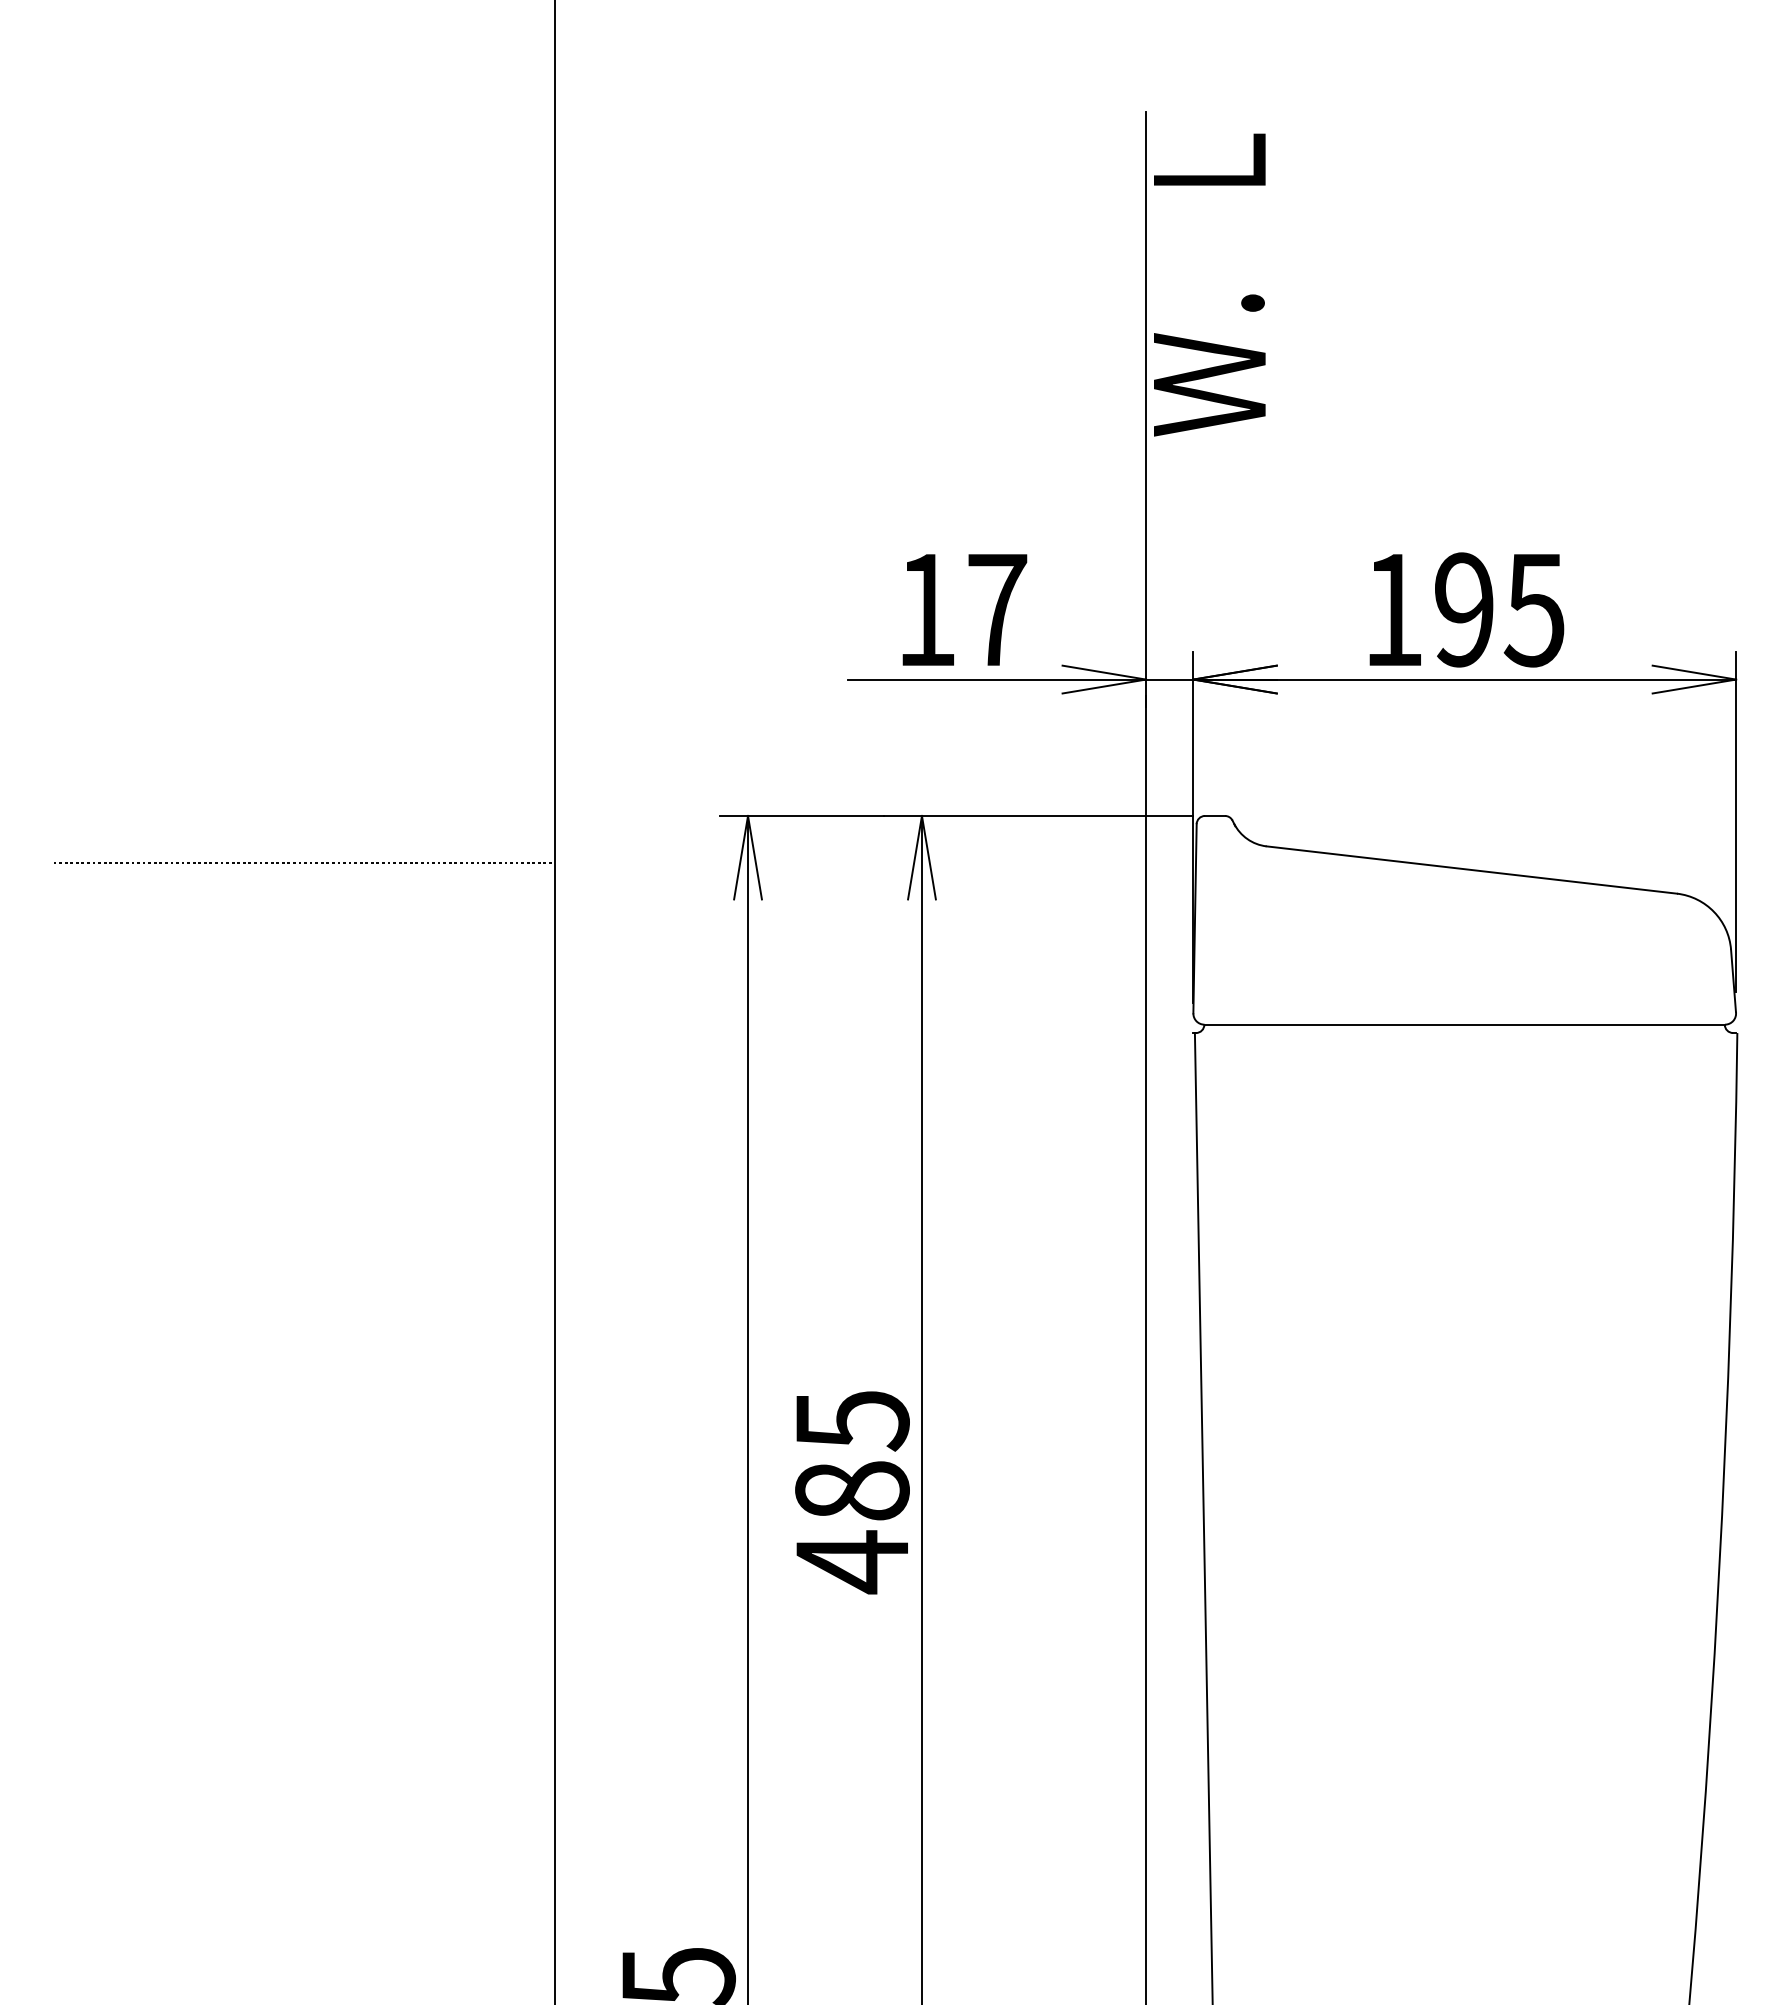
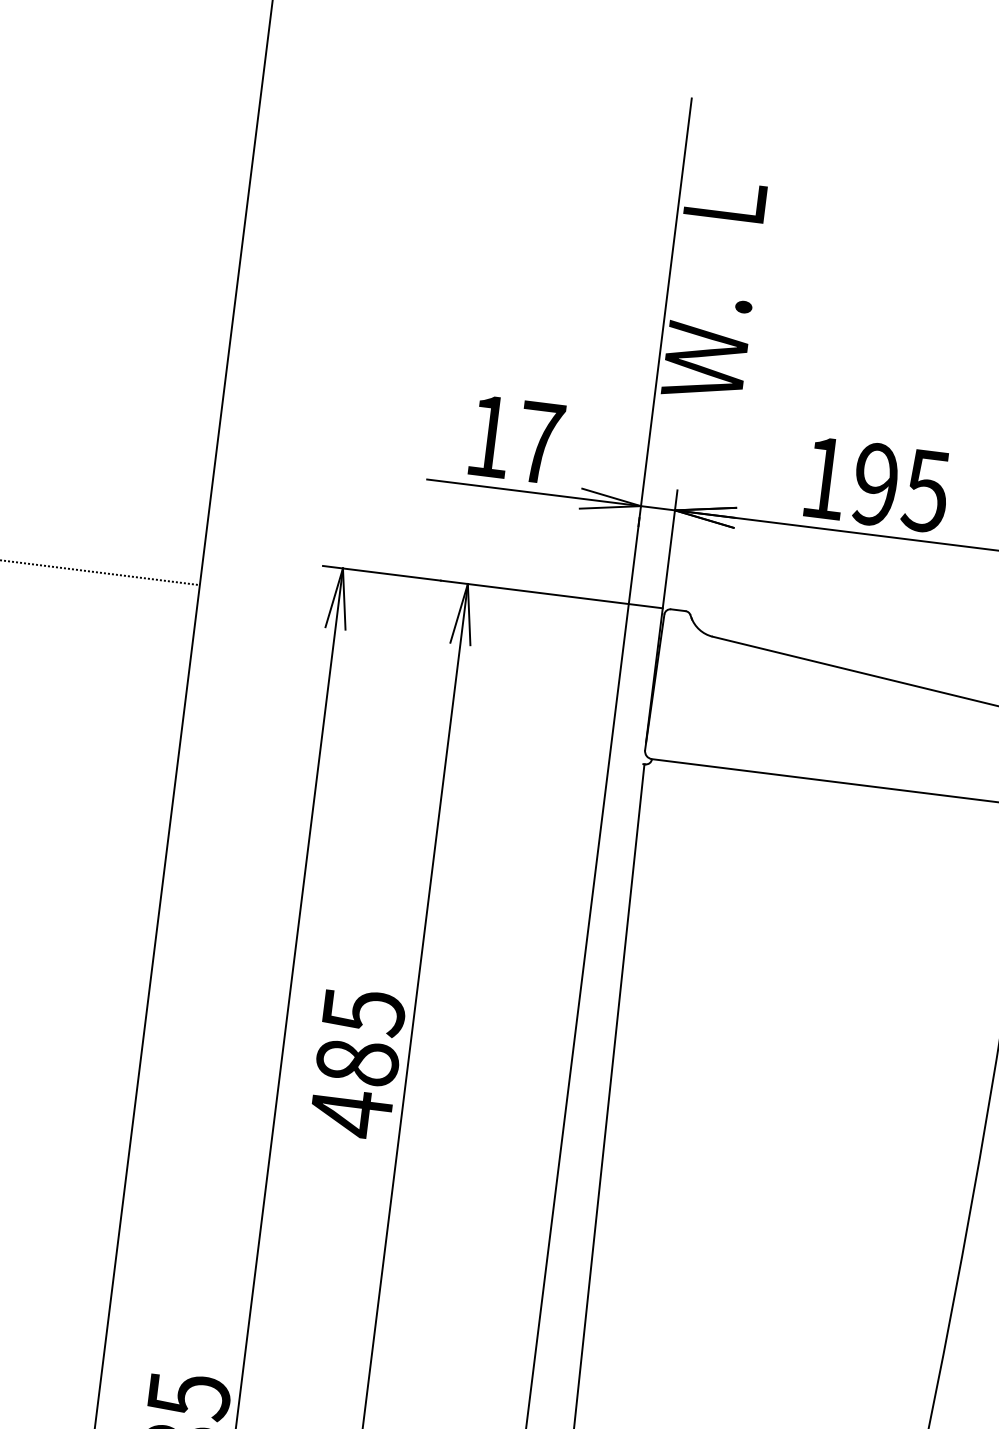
text: (1209, 284) -> (714, 289), moved

